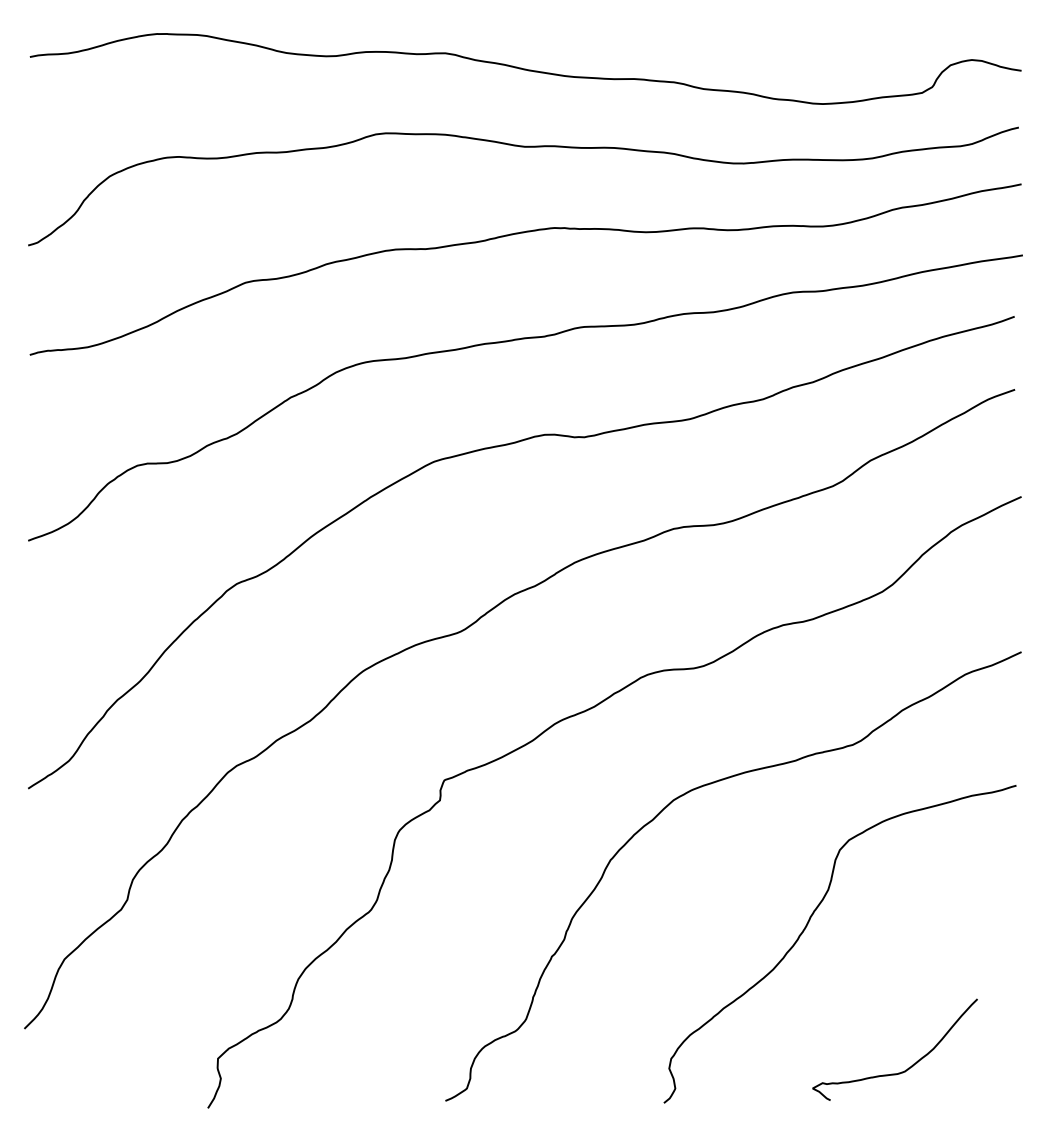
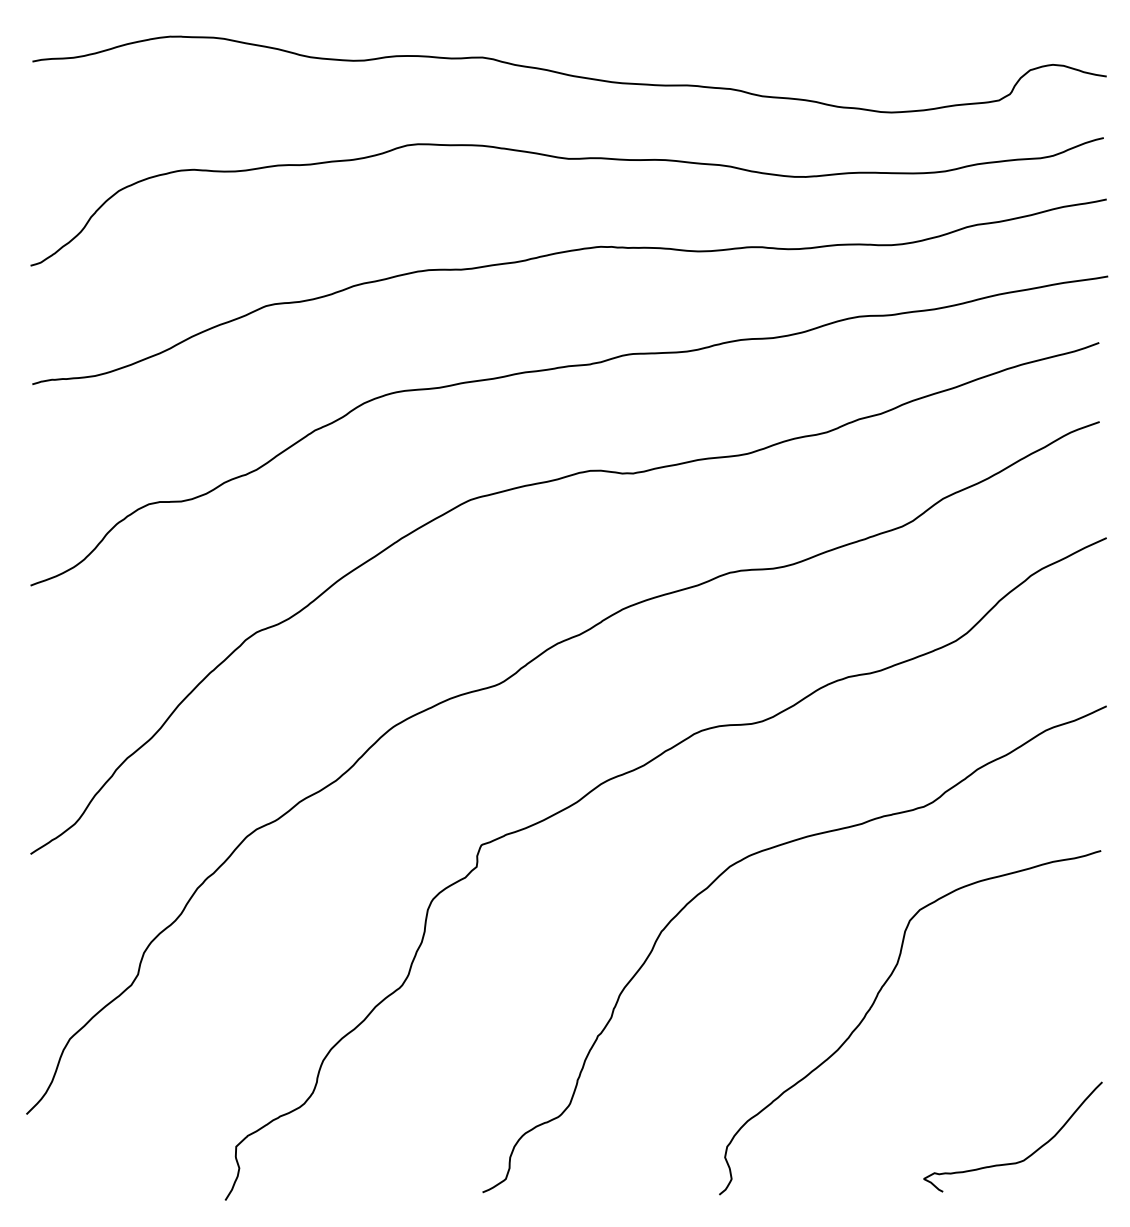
curve: (908, 1067) -> (1027, 1156), moved

